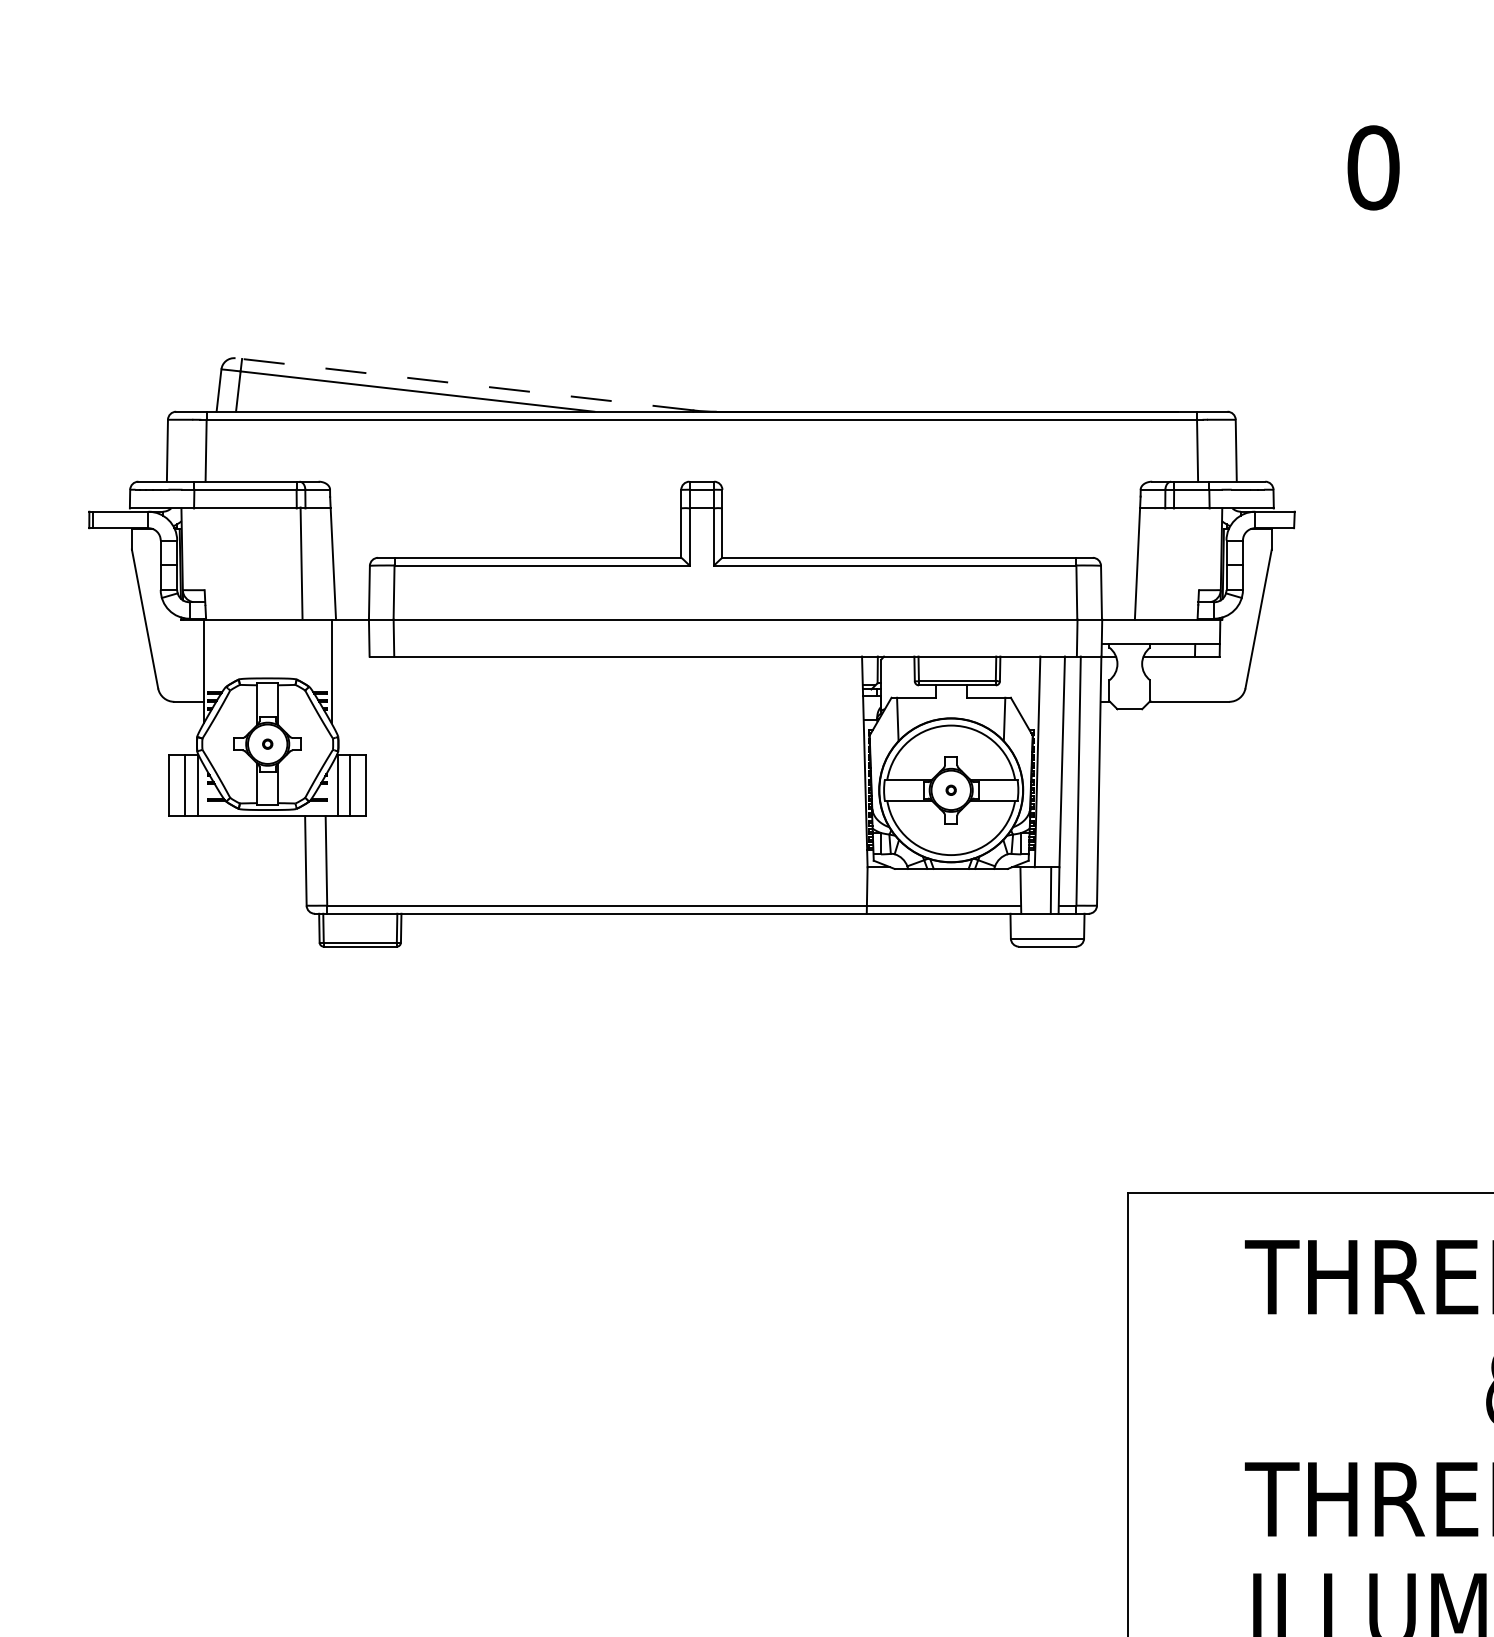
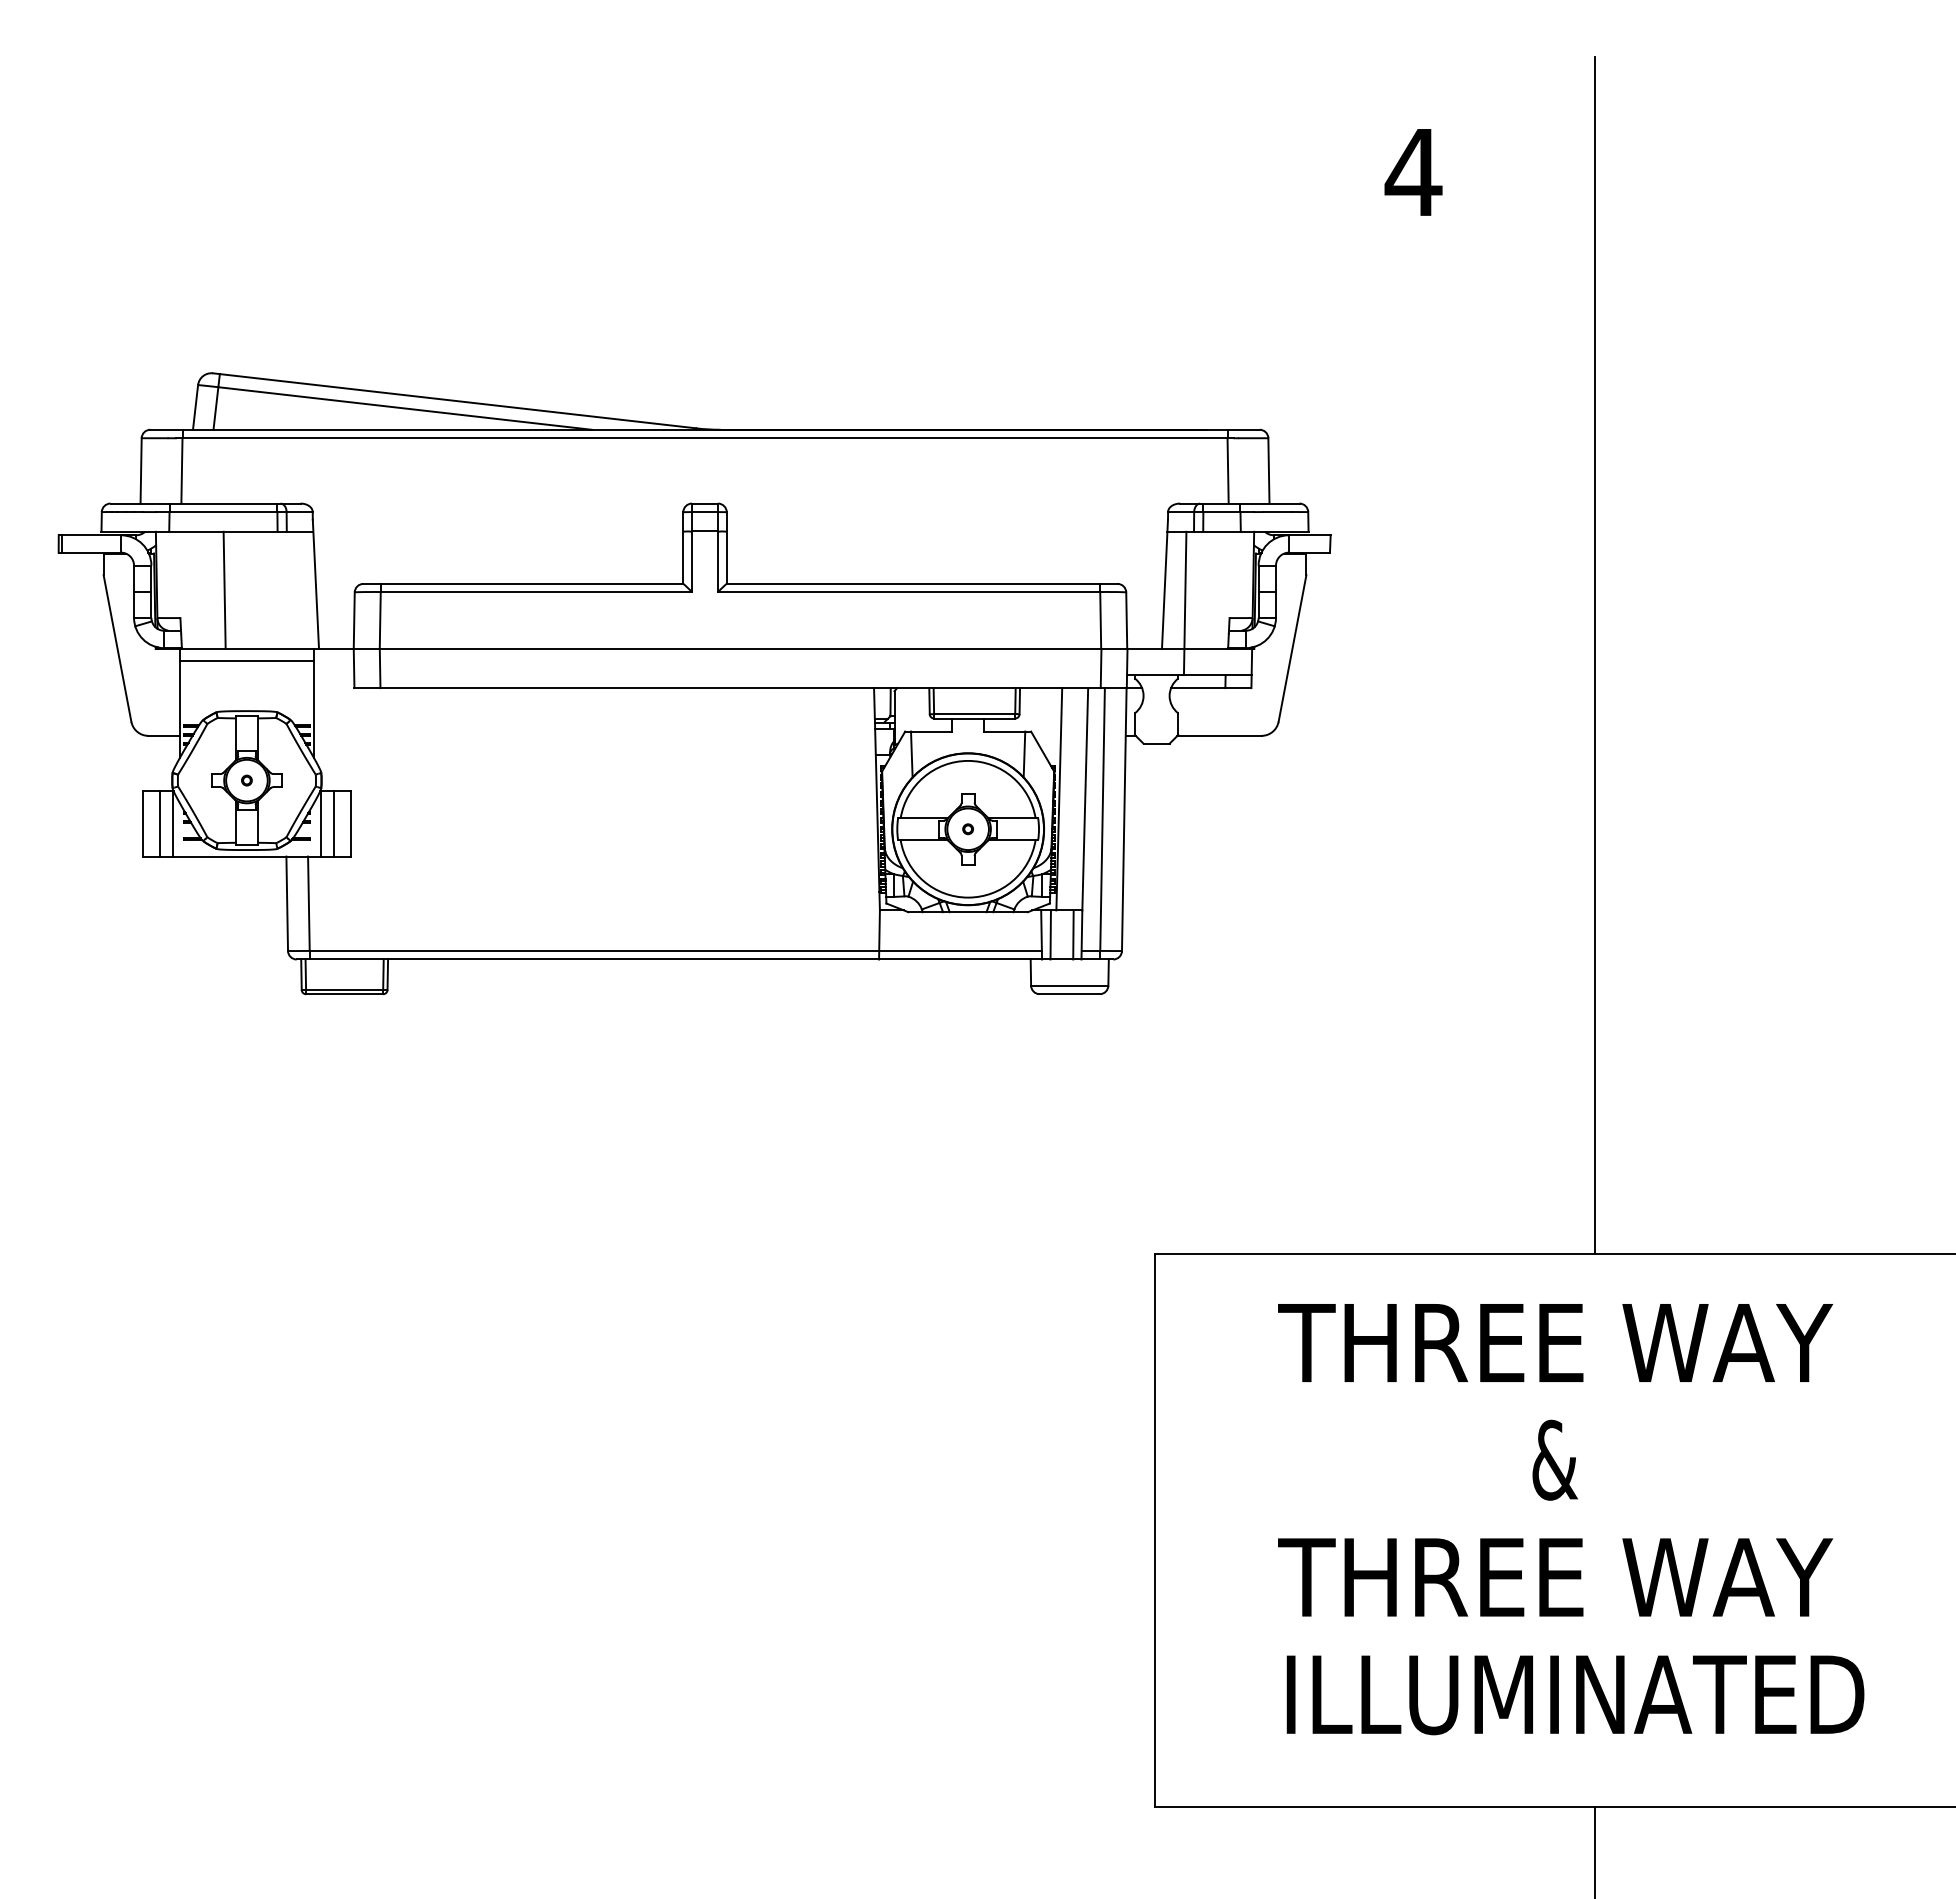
text: (1373, 167) -> (1413, 172), 0 -> 4
line: (464, 384) -> (454, 400), dashed -> solid
line: (301, 563) -> (224, 590), moved
line: (1156, 576) -> (1184, 603), added
line: (267, 631) -> (246, 661), added
line: (1029, 890) -> (1050, 934), added

